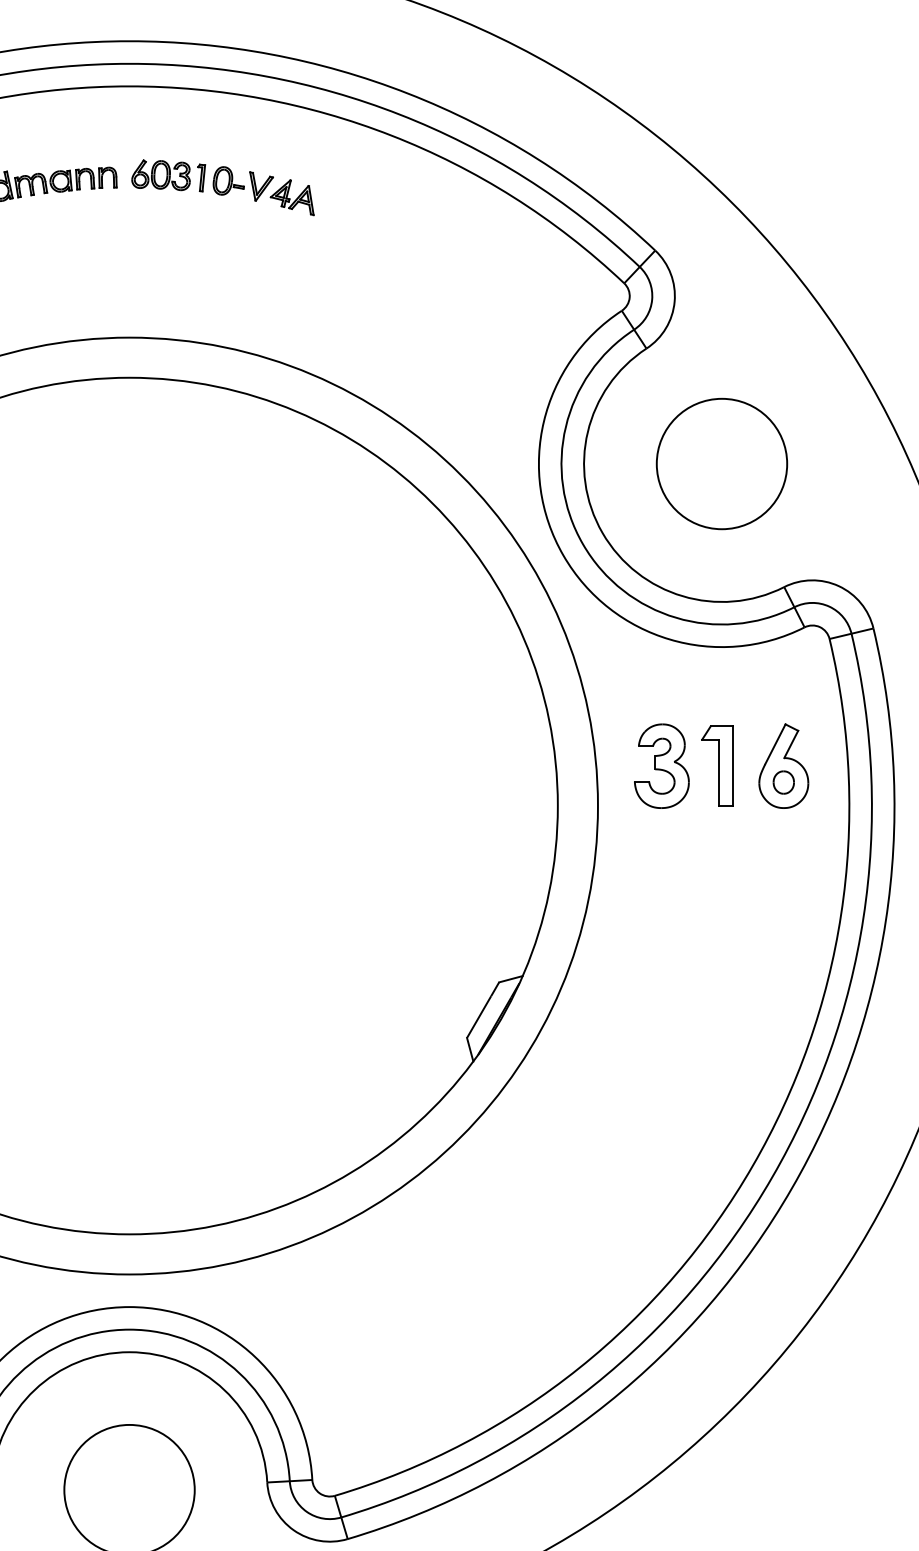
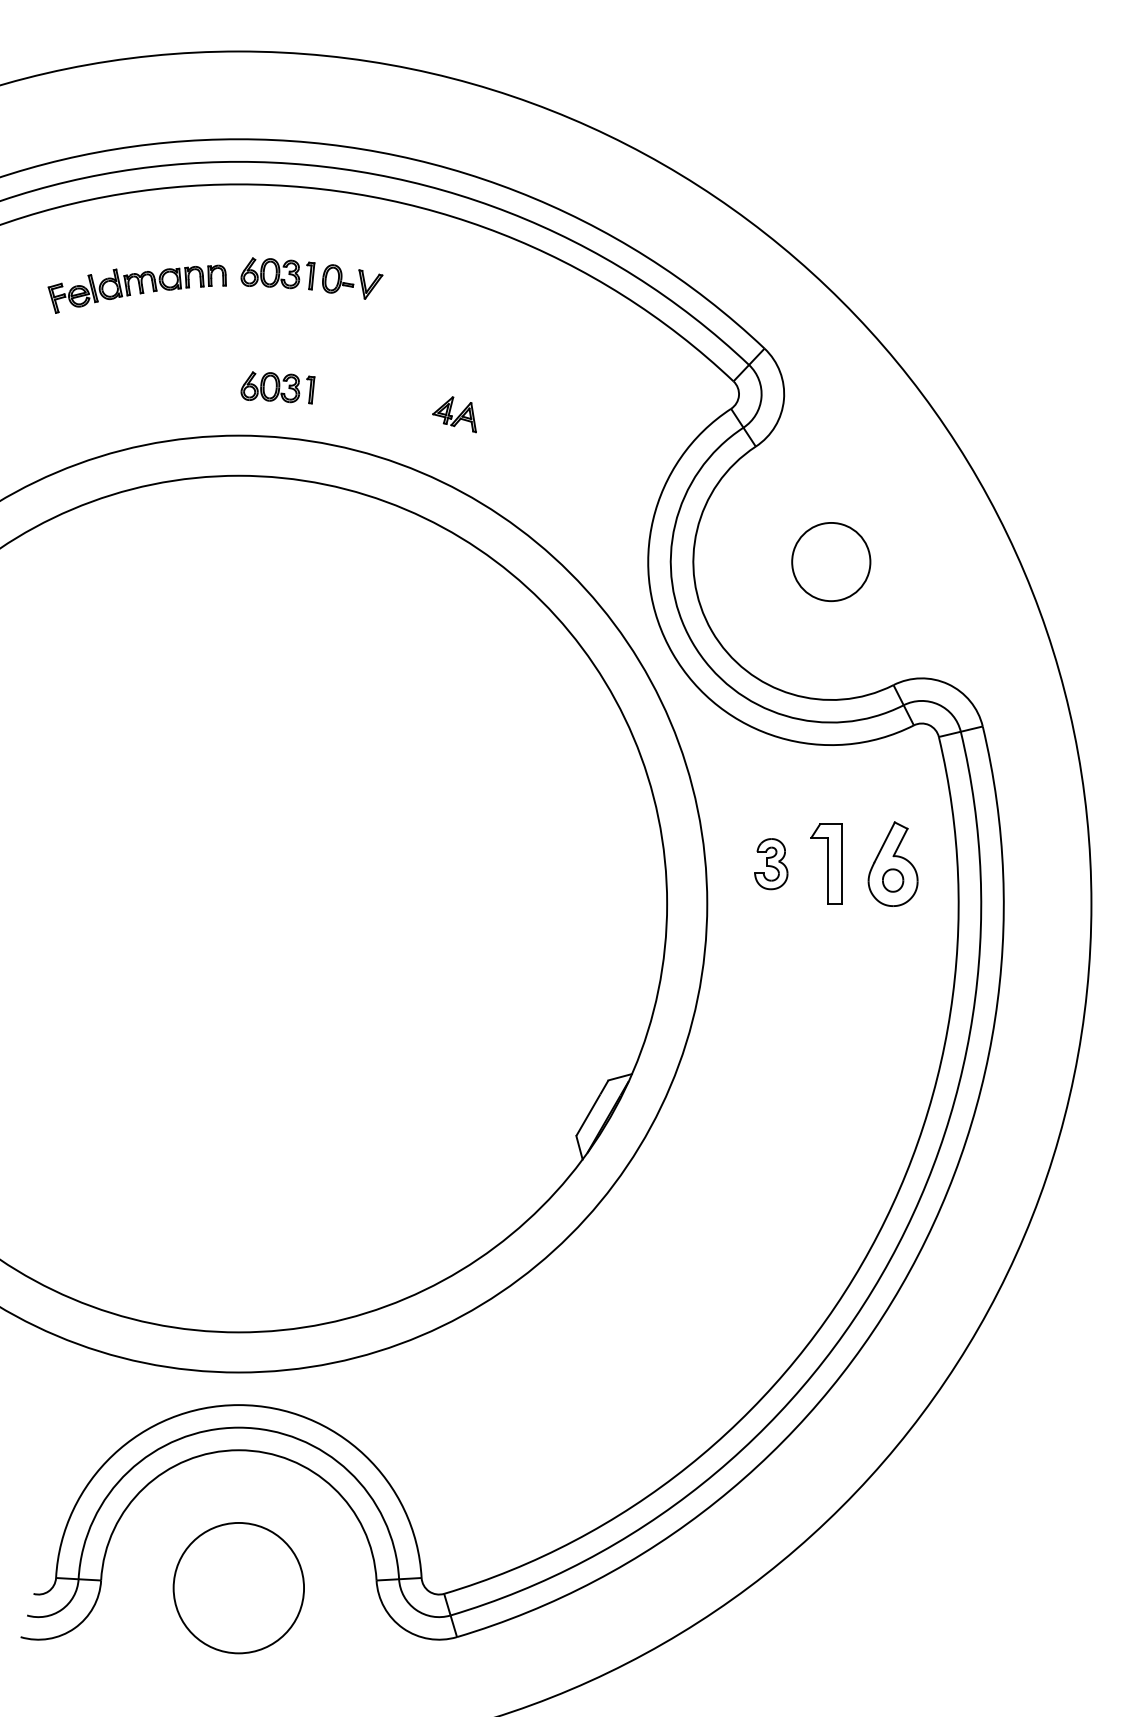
part: (292, 197) -> (454, 414), moved
part: (168, 289) -> (277, 387), added
circle: (722, 463) -> (831, 561), size x0.6
part: (662, 765) -> (771, 863), size x0.6

